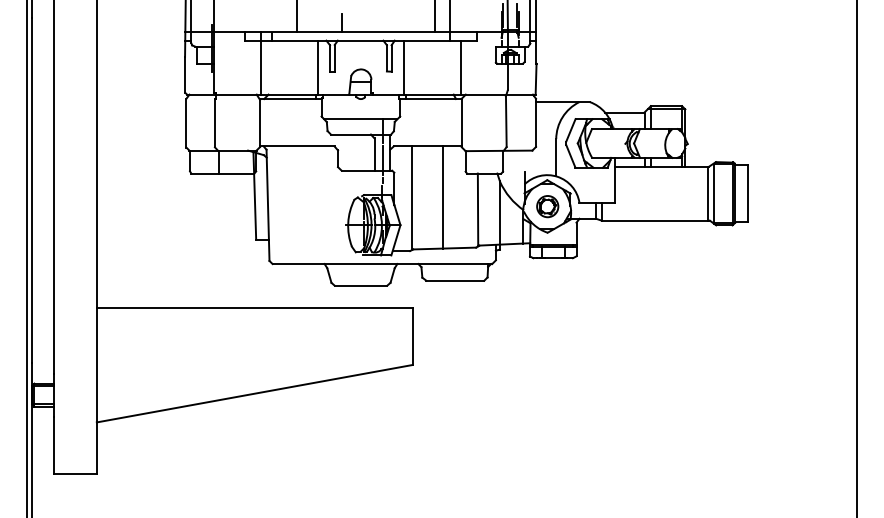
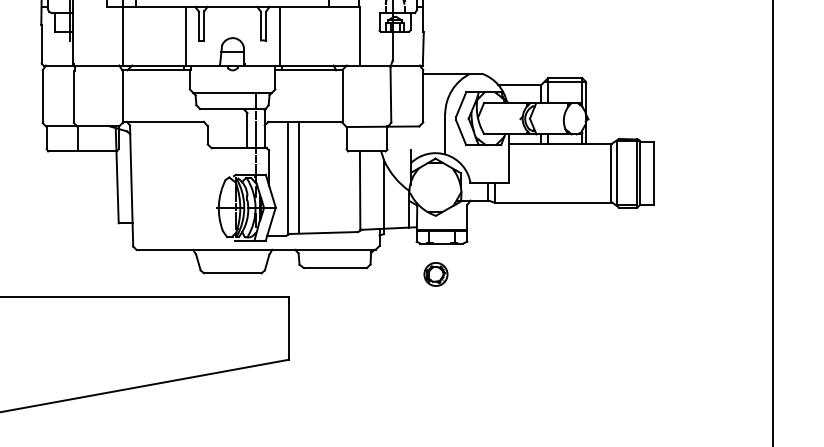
line: (461, 67) -> (359, 36), moved
line: (442, 197) -> (298, 177), moved
part: (547, 206) -> (435, 274), moved

